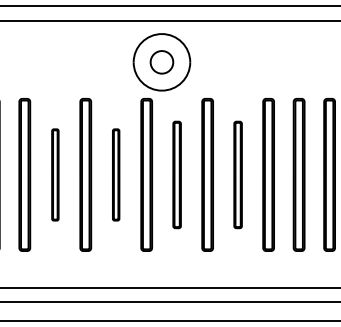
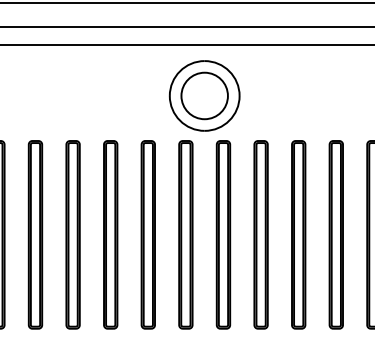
circle: (161, 62) -> (204, 96), size x1.67
part: (55, 174) -> (73, 234), size x1.67
part: (115, 174) -> (147, 234), size x1.67
part: (176, 174) -> (222, 234), size x1.43
part: (237, 174) -> (297, 234), size x1.43

